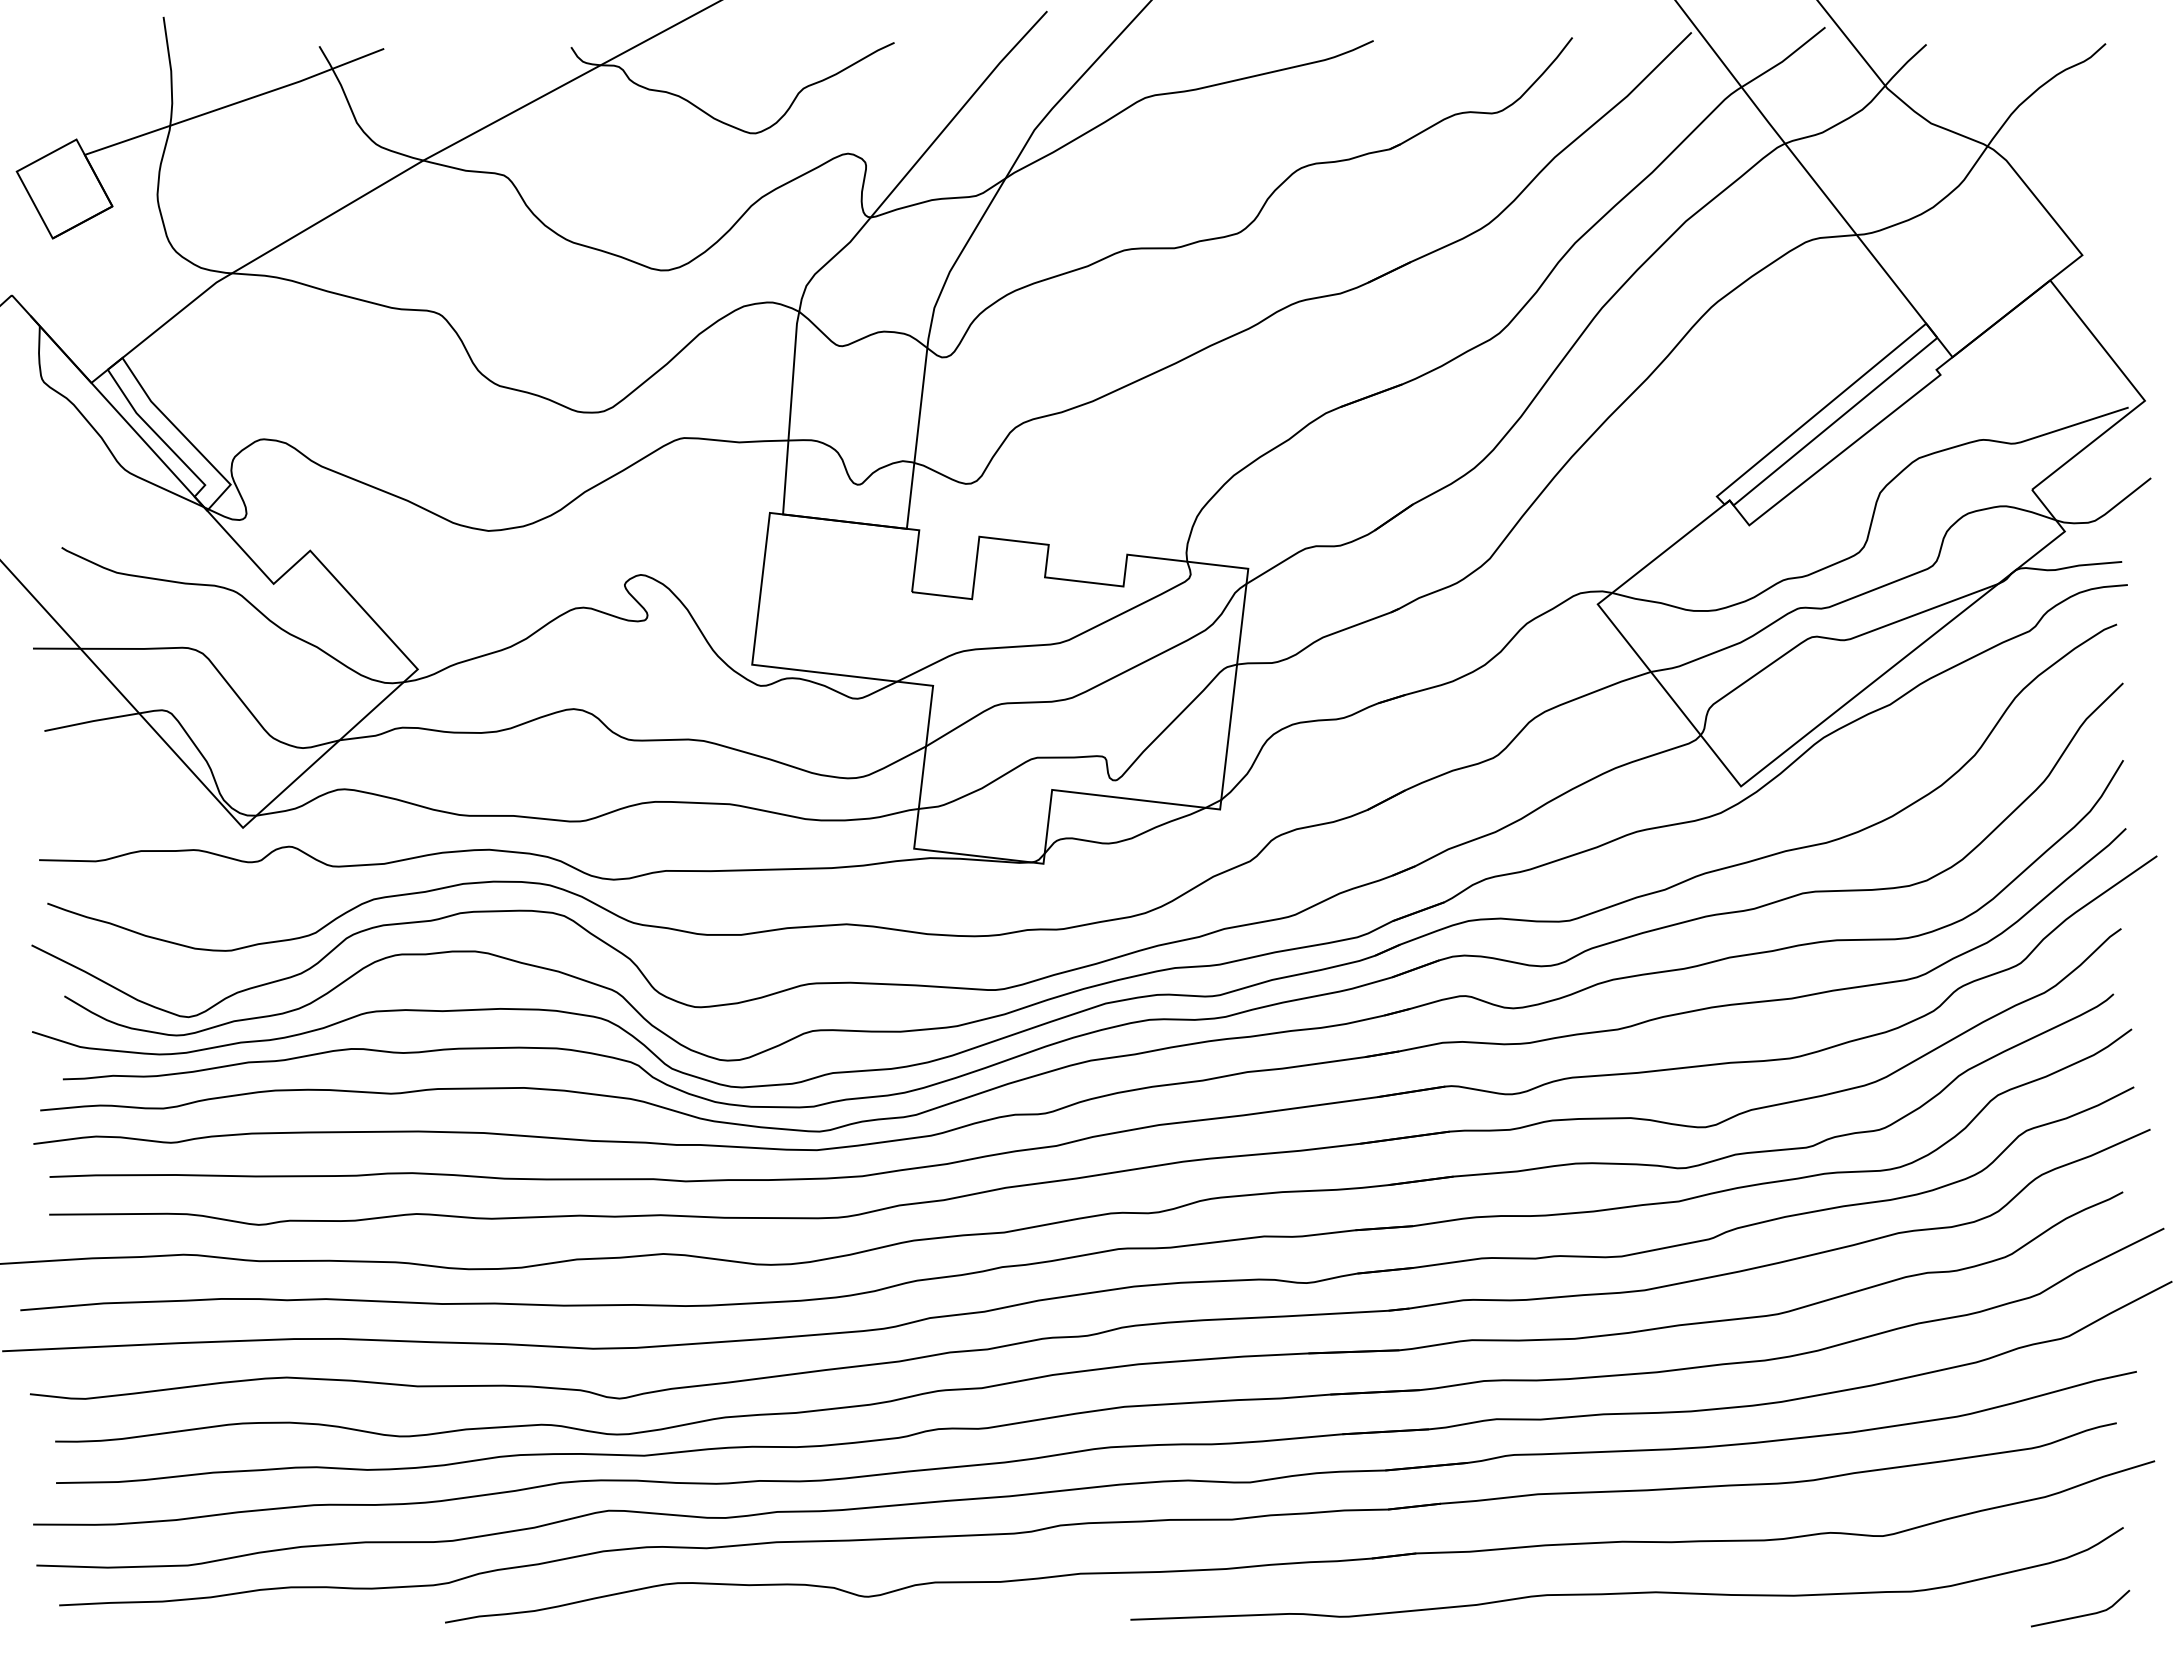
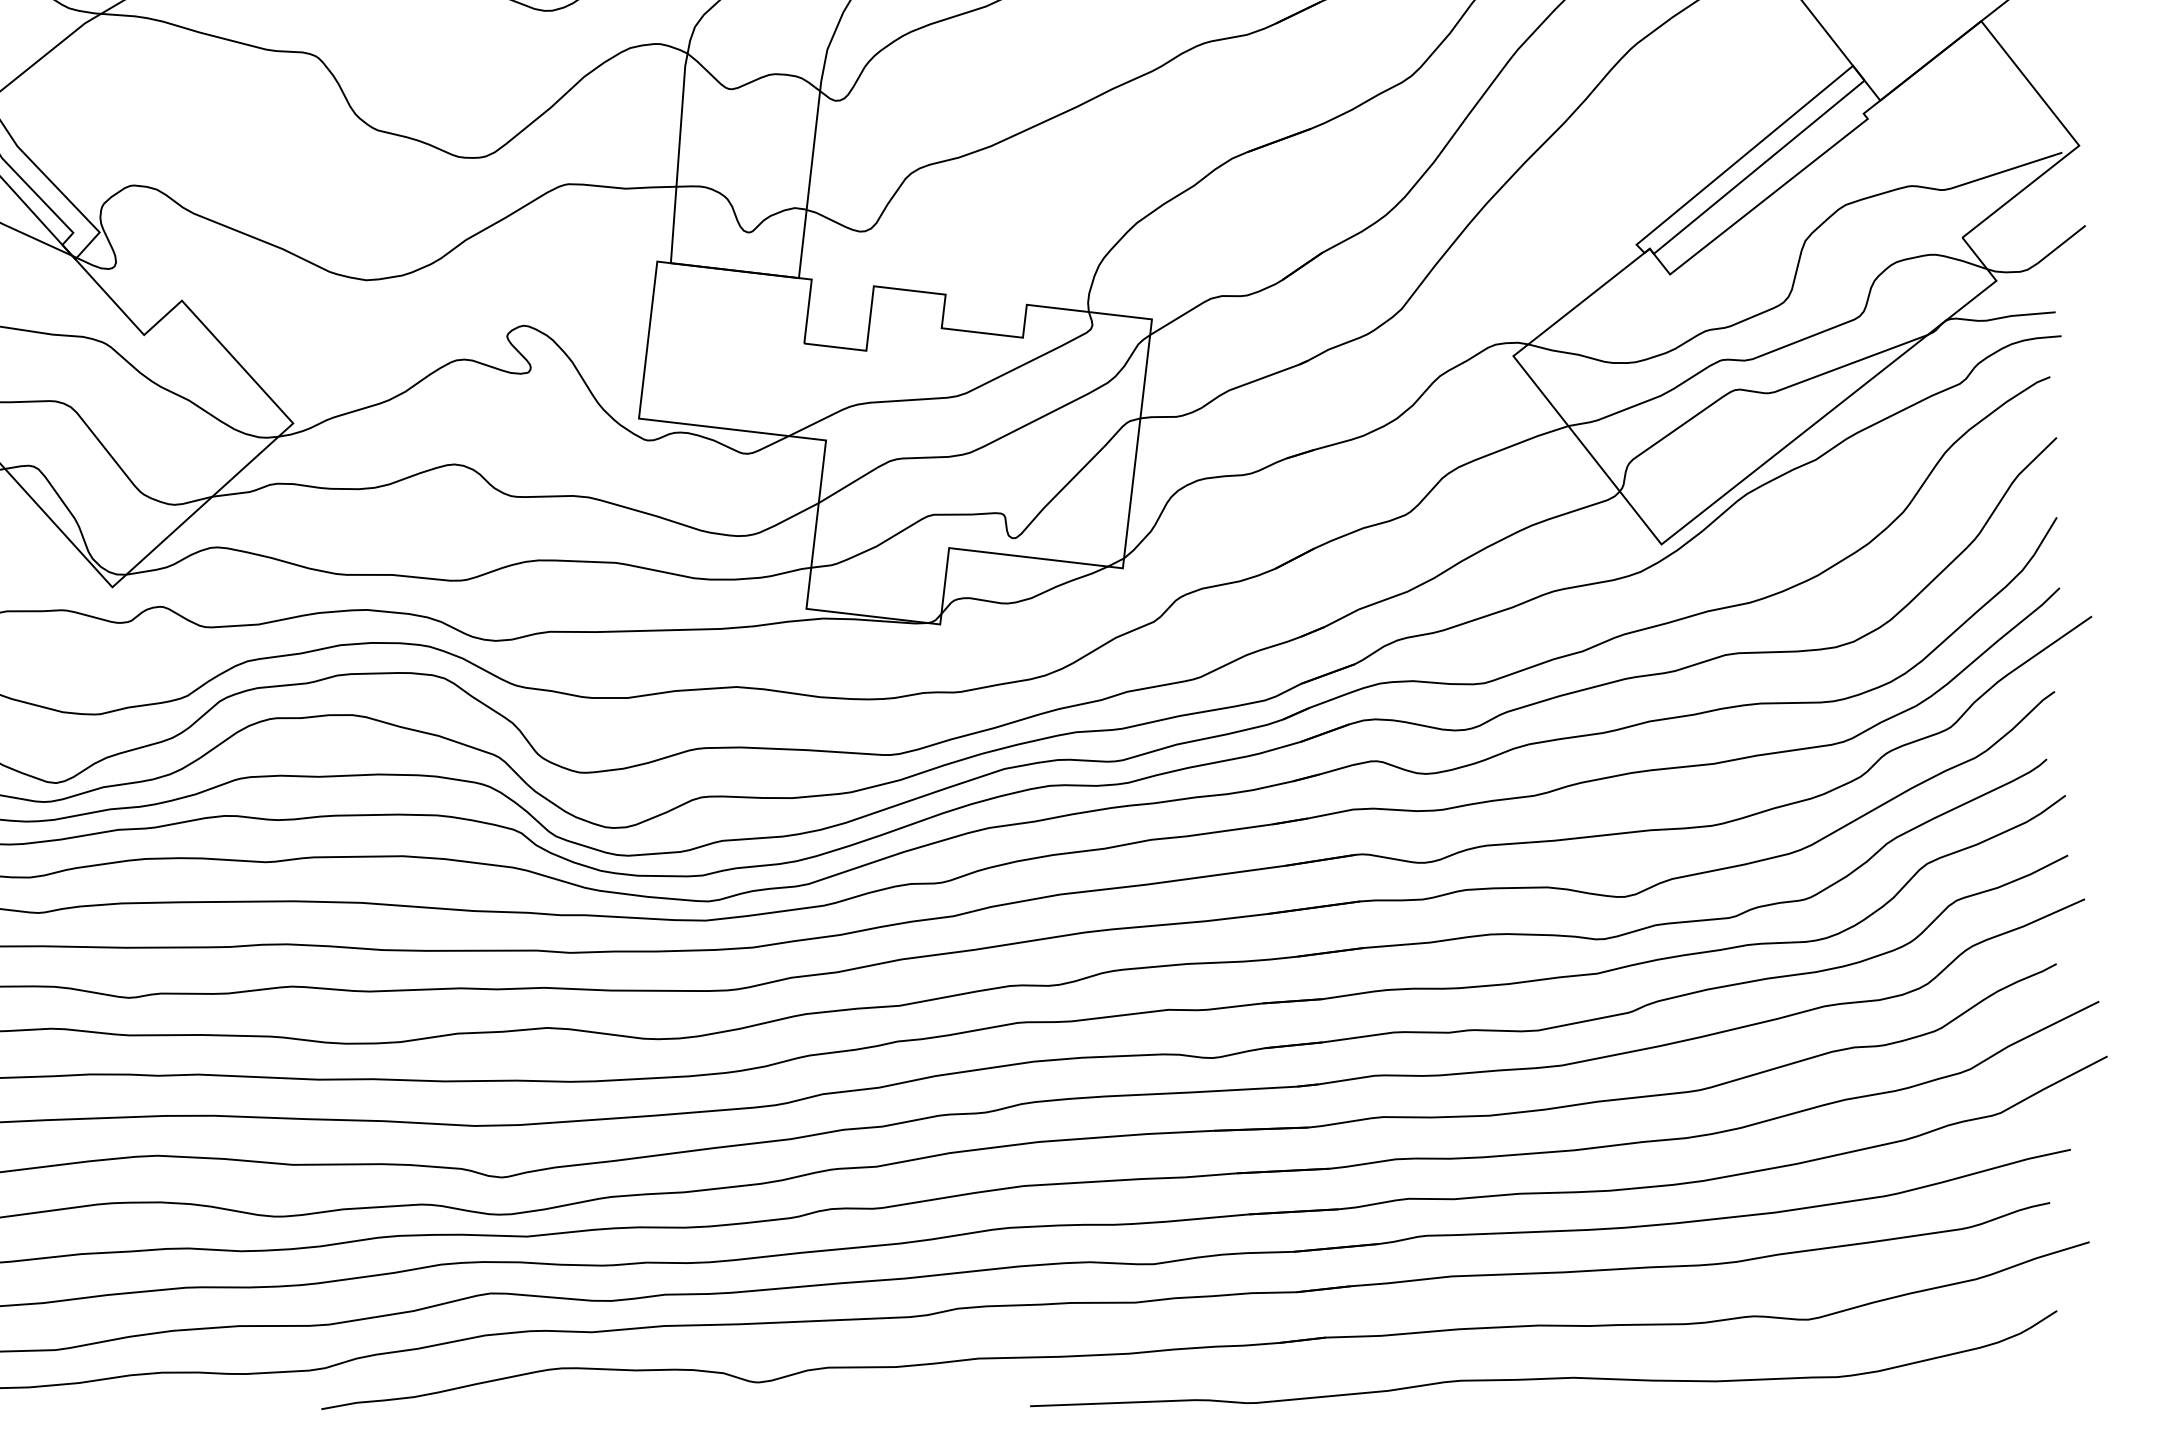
line: (2083, 1614) -> (2015, 1400), removed

